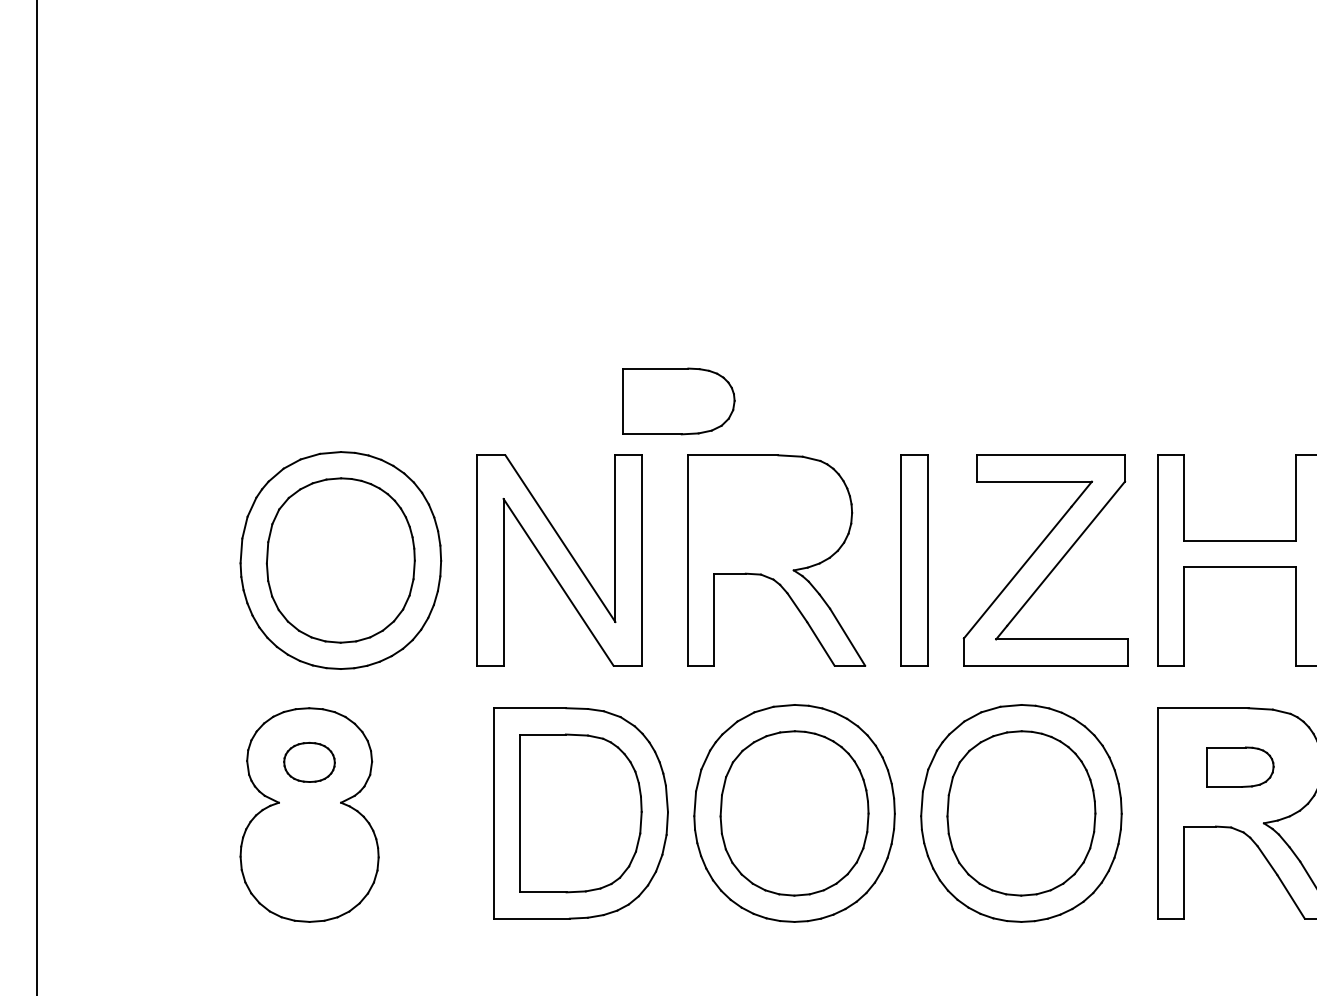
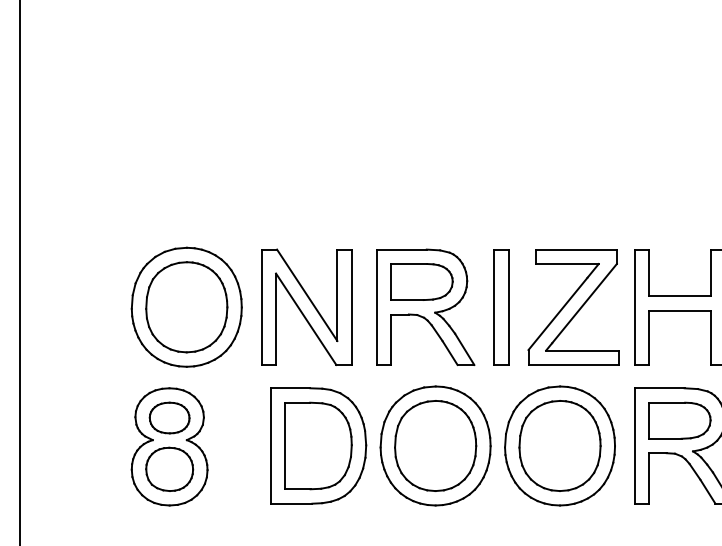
part: (677, 400) -> (421, 281), moved
part: (309, 761) -> (169, 417), size x1.43
part: (1239, 766) -> (679, 420), size x1.67
part: (309, 854) -> (169, 468), added

